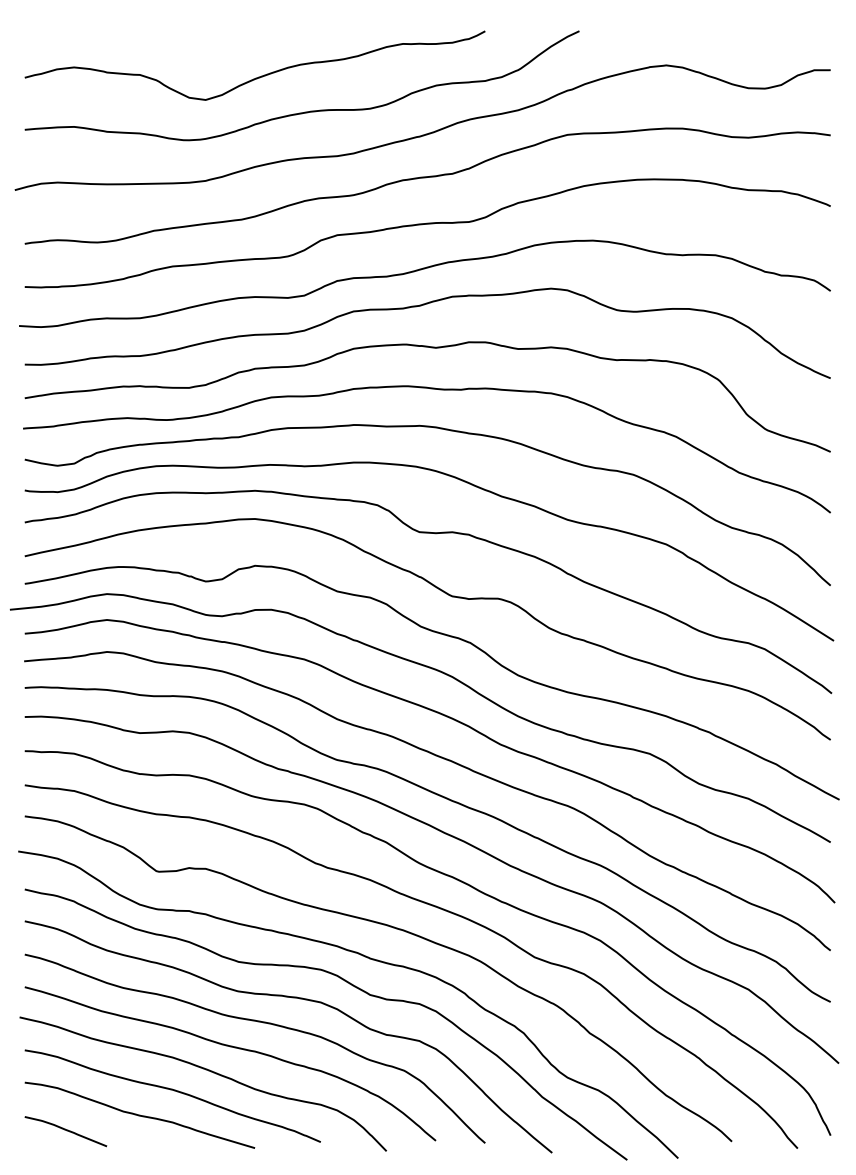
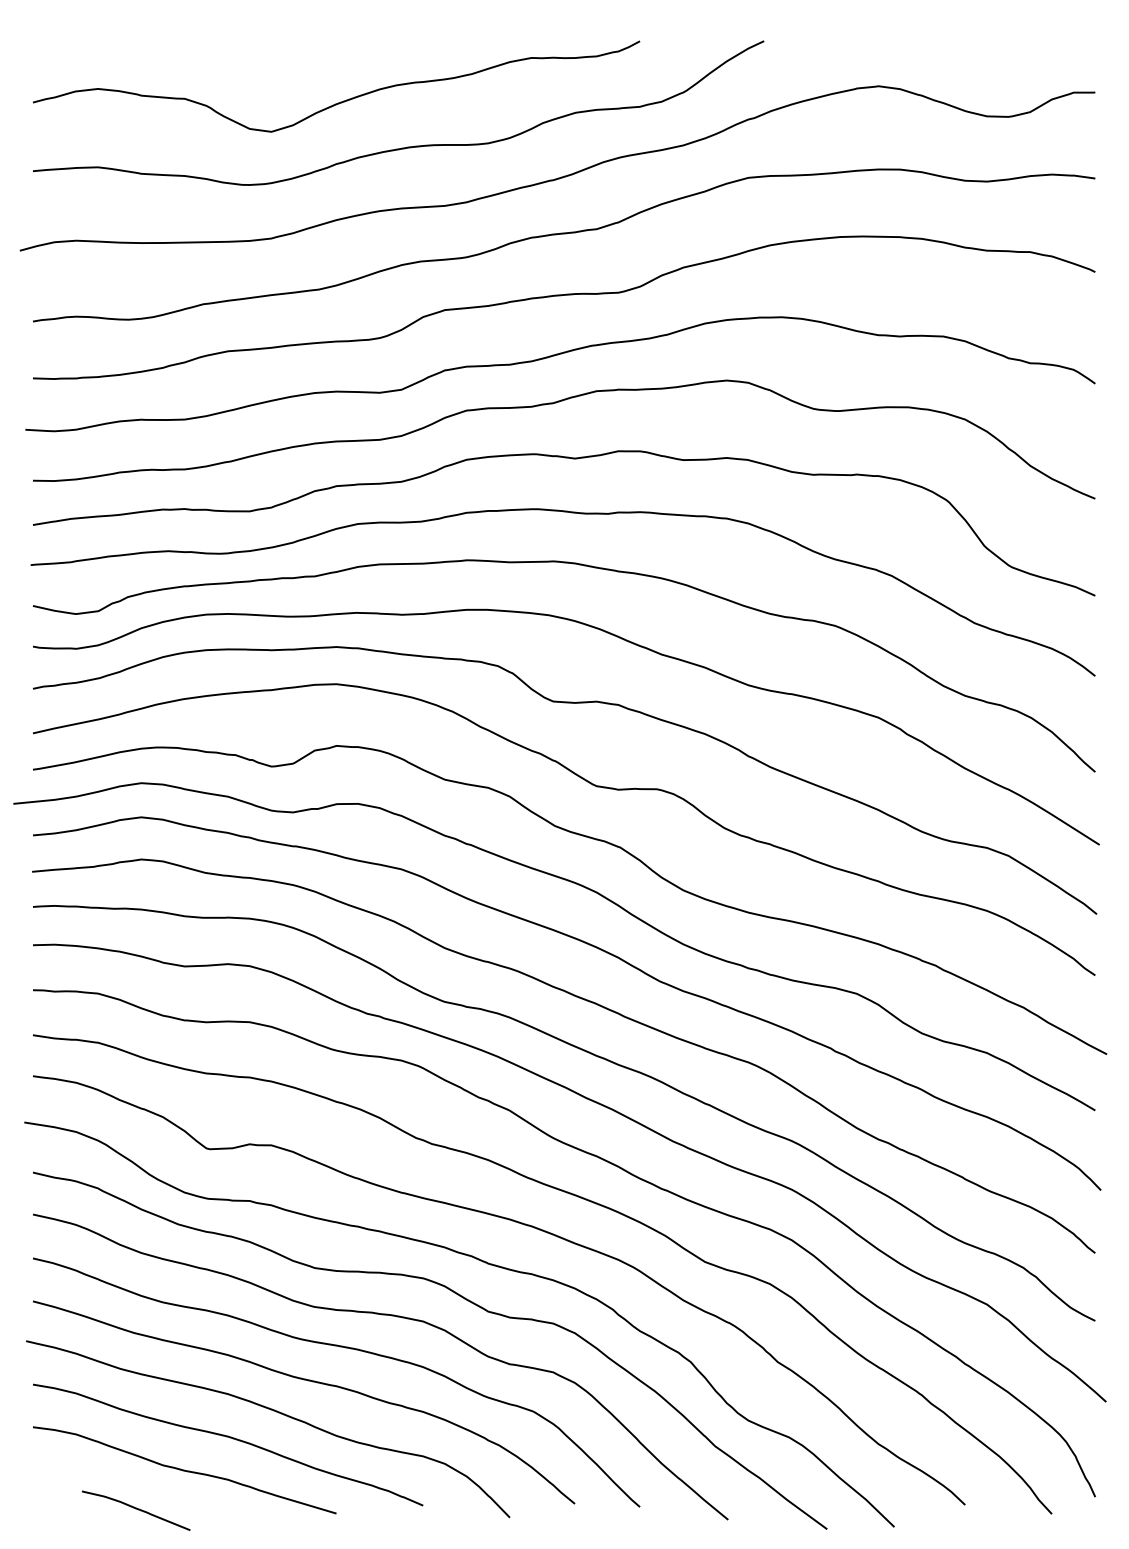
curve: (66, 1130) -> (136, 1509), moved

